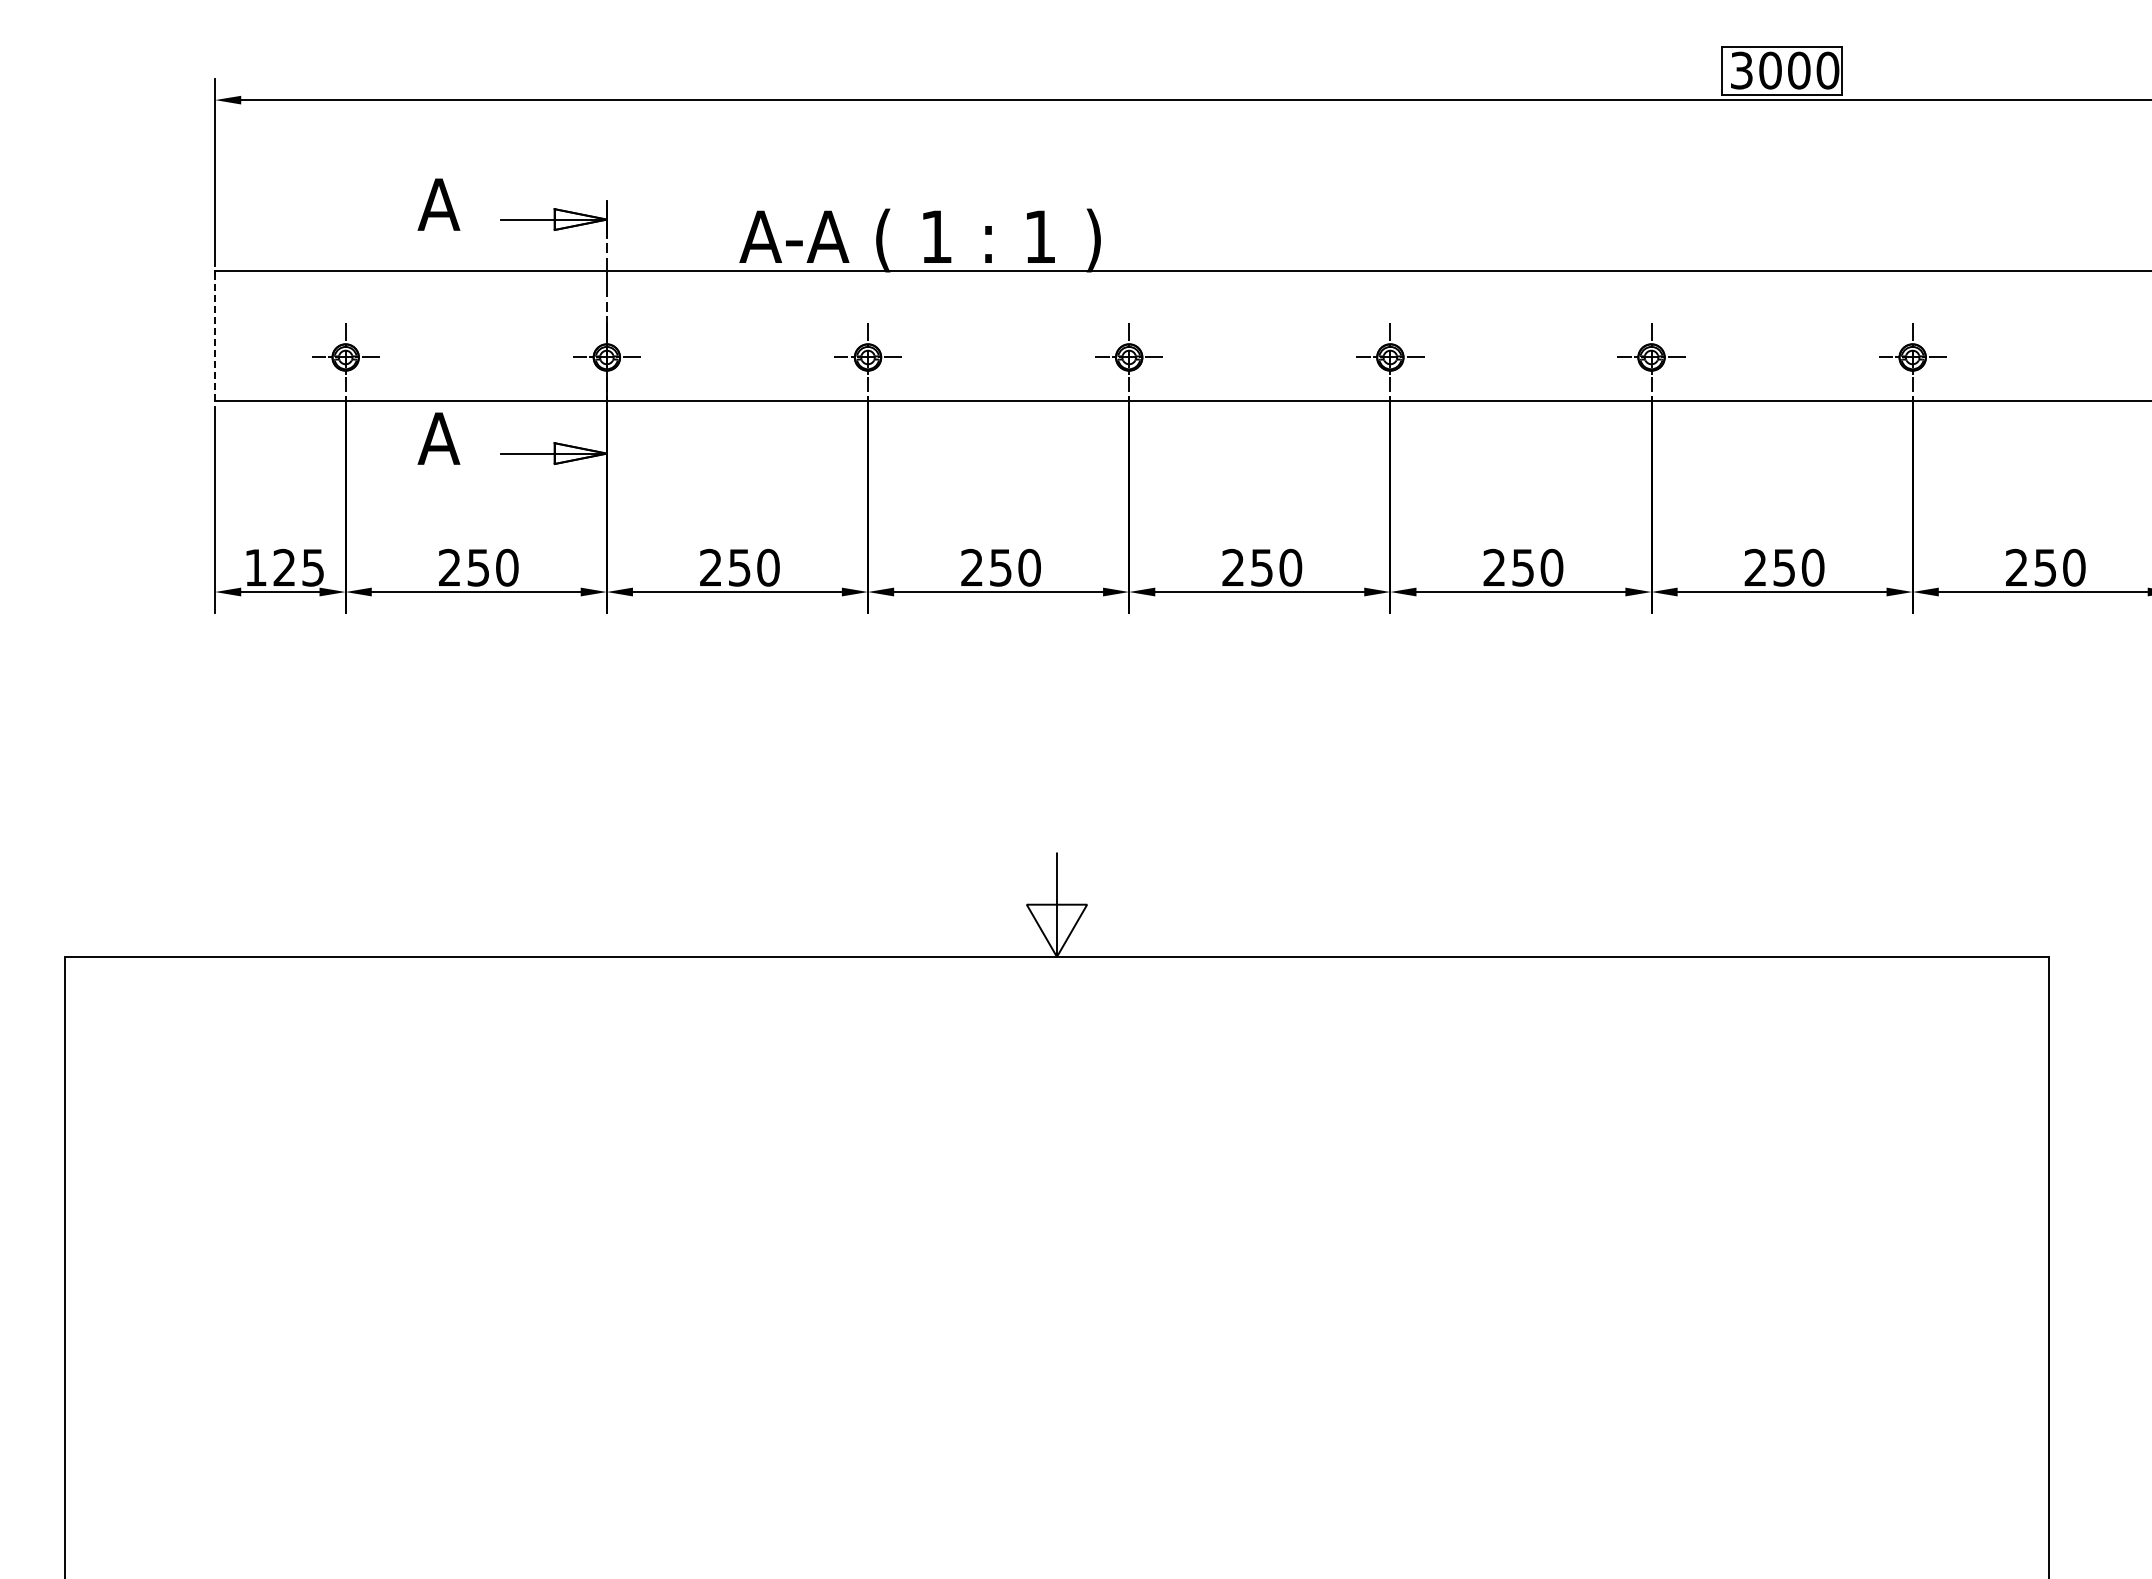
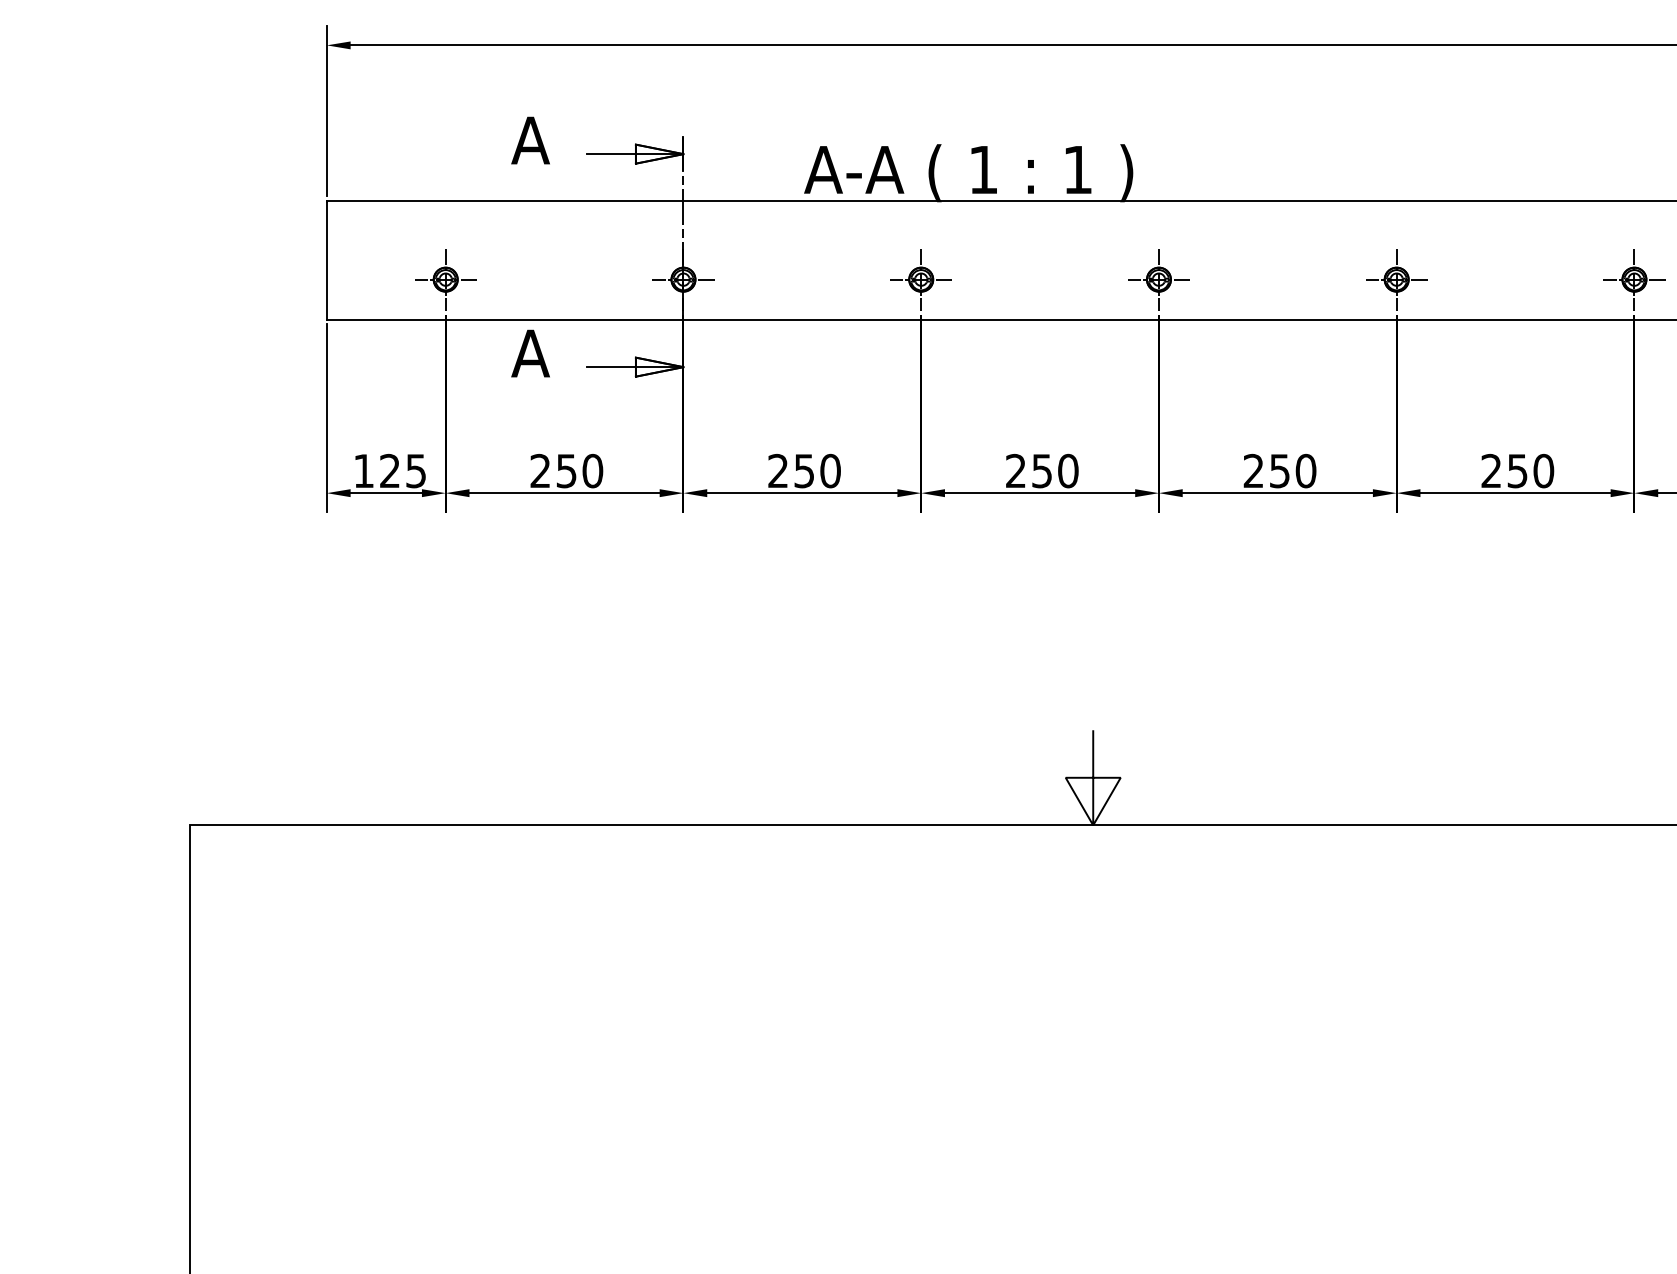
line: (215, 336) -> (327, 260), dashed -> solid

